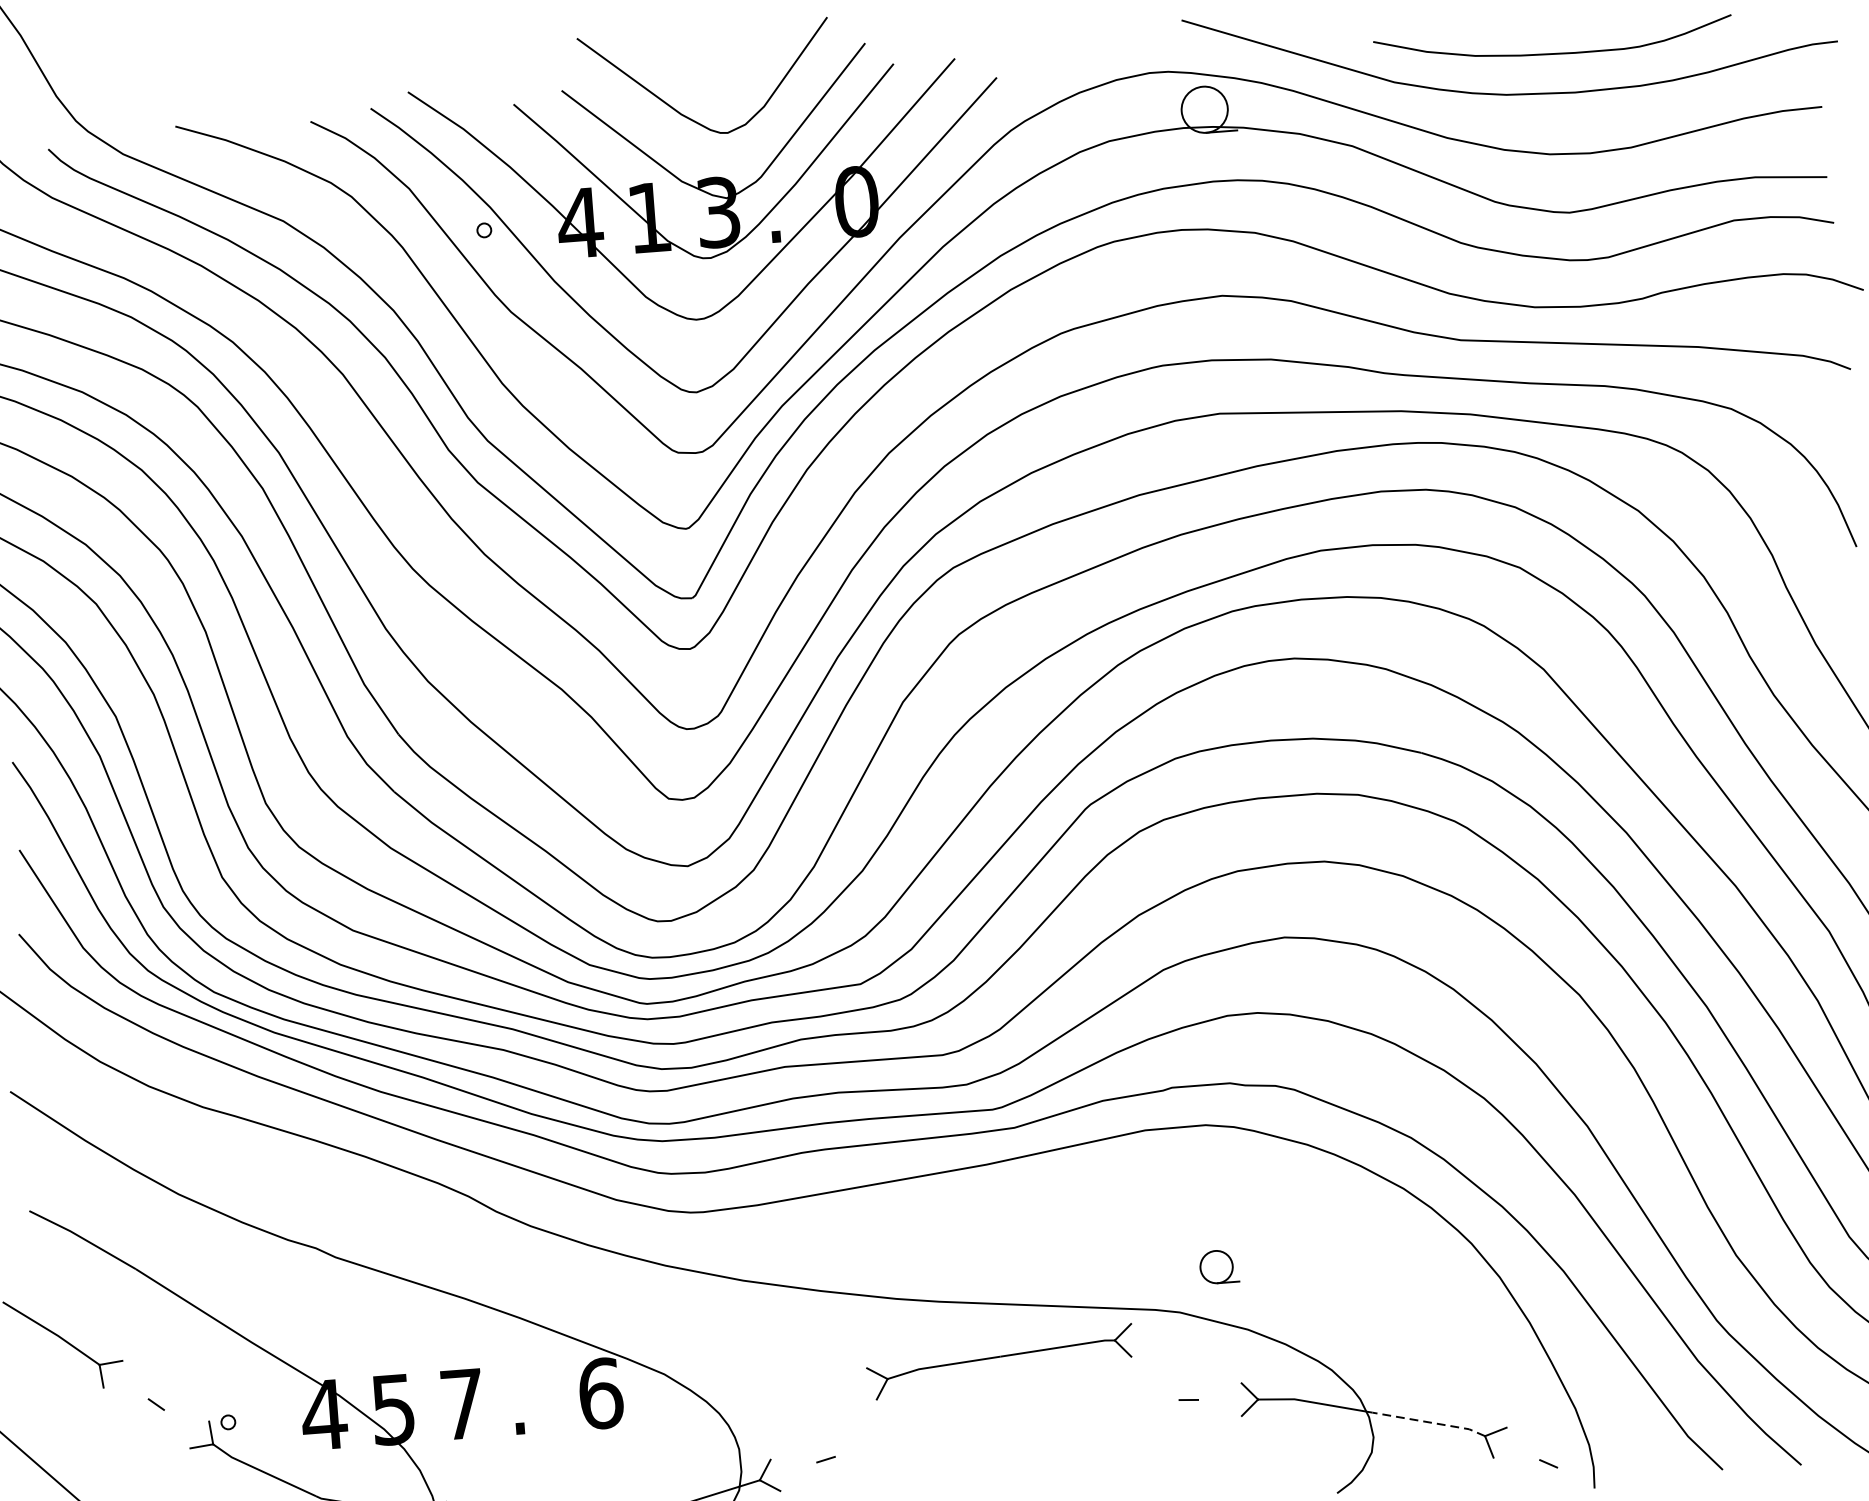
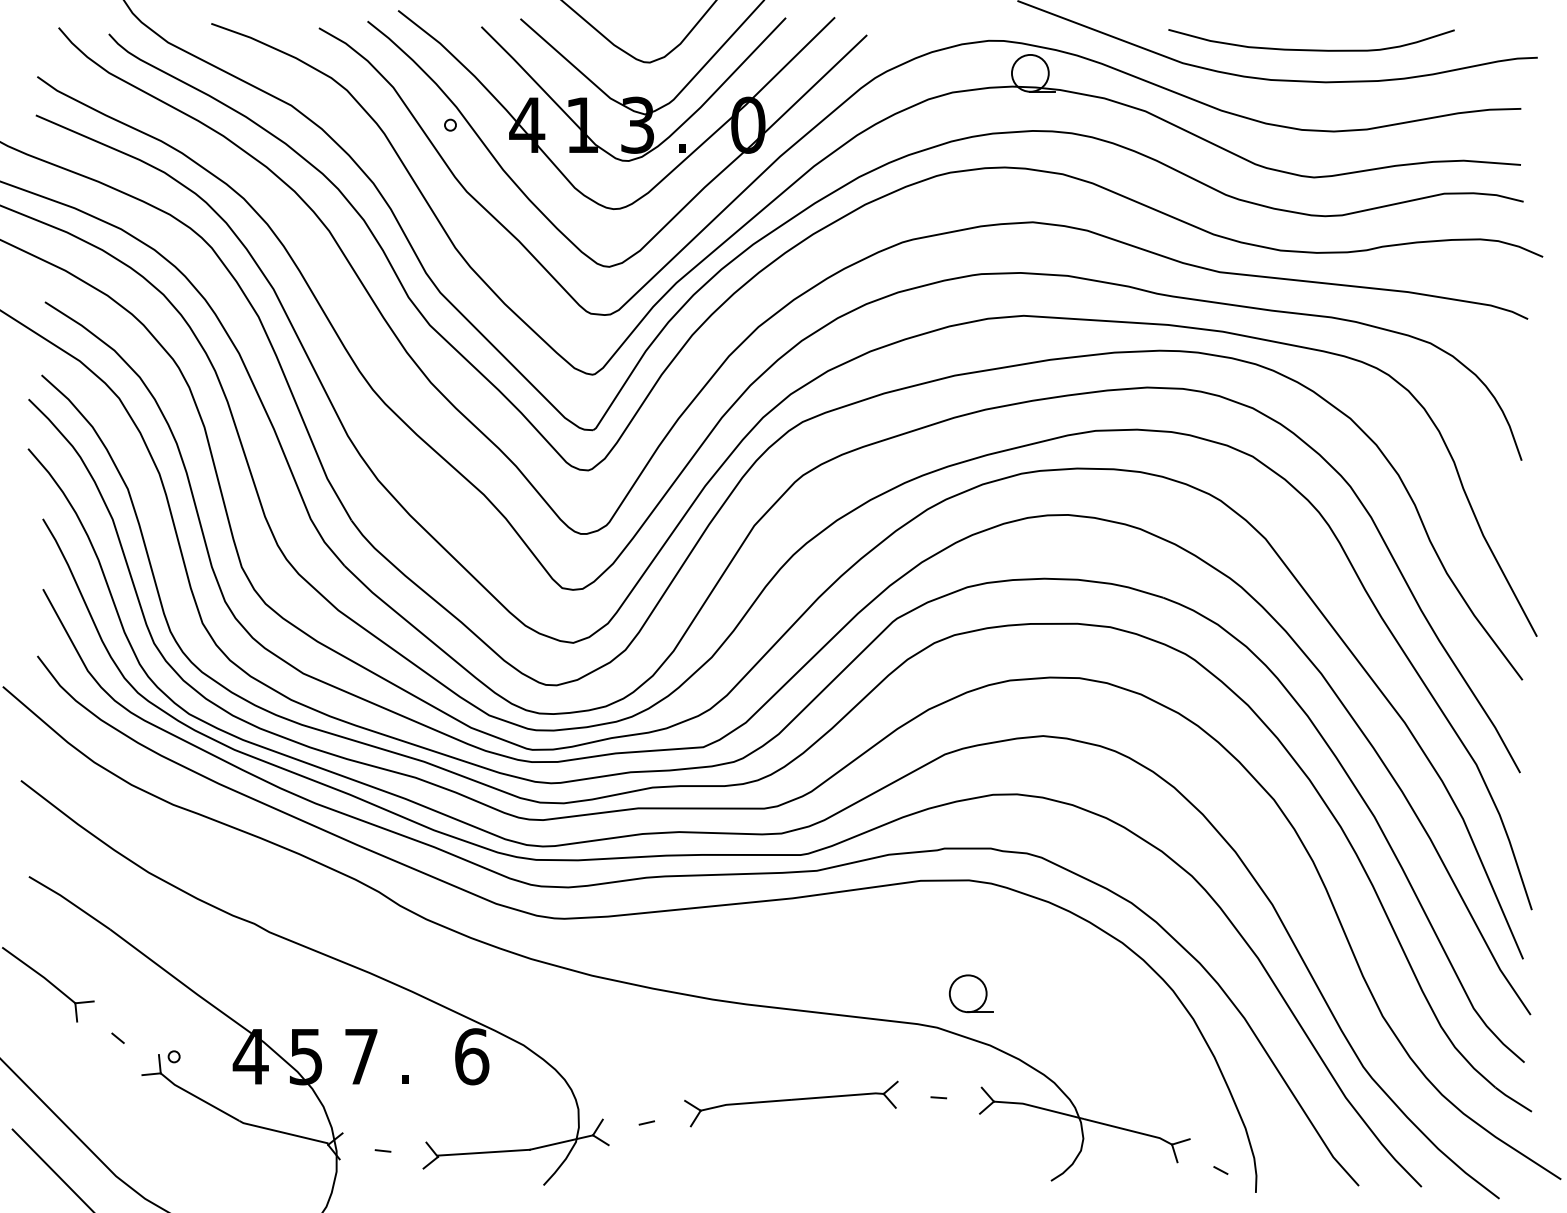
part: (1218, 1266) -> (970, 993), size x1.43
part: (1000, 1361) -> (791, 1103), moved
line: (1430, 1422) -> (1129, 1130), dashed -> solid

